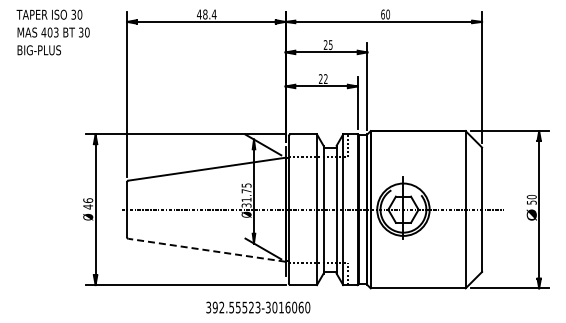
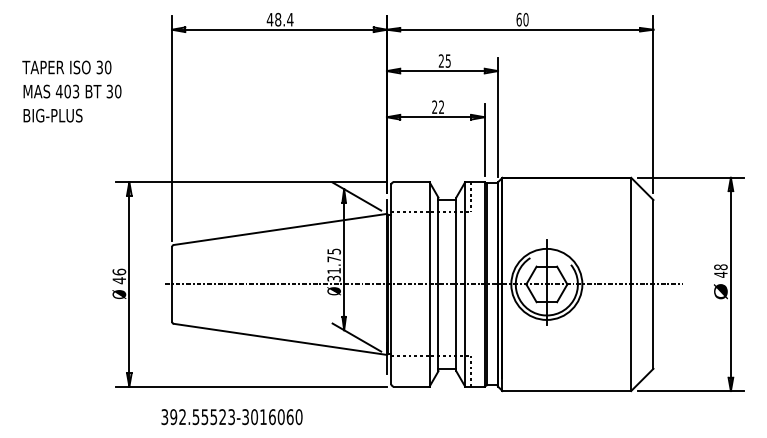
text: (52, 32) -> (70, 91), moved
text: (531, 199) -> (720, 270), 50 -> 48
line: (206, 250) -> (279, 339), dashed -> solid
text: (258, 307) -> (232, 416), moved

